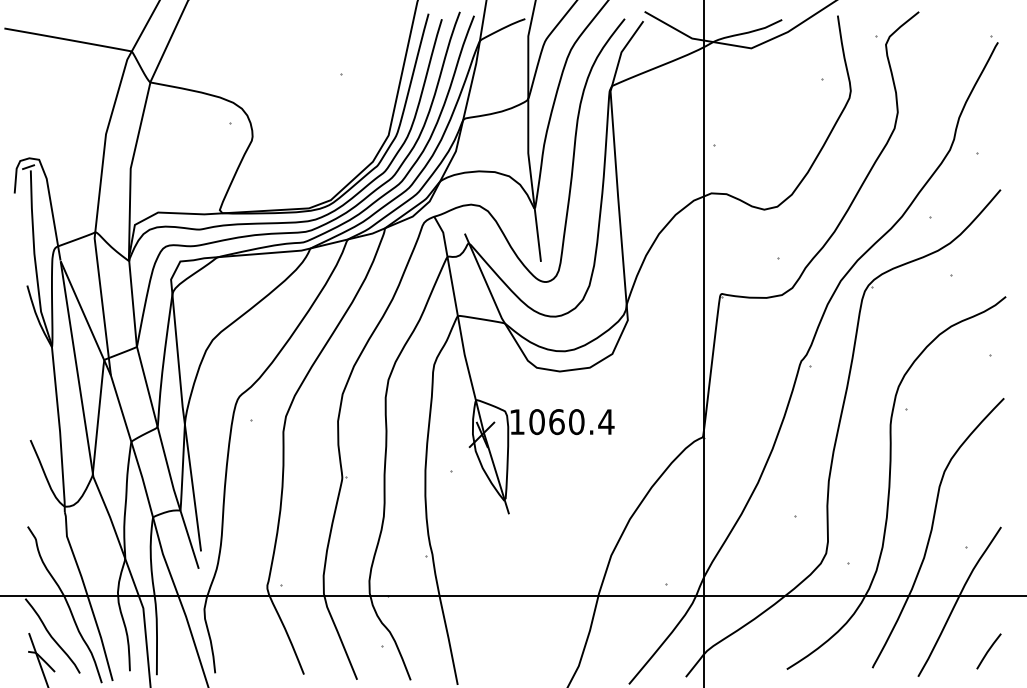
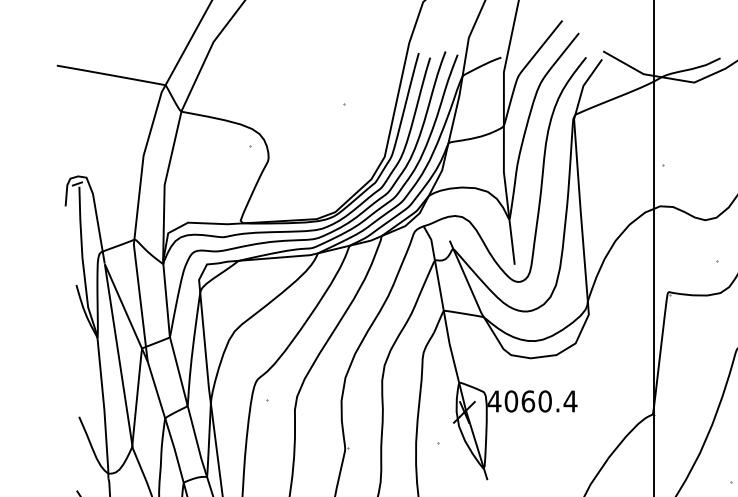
text: (517, 421) -> (494, 400), 1060.4 -> 4060.4

